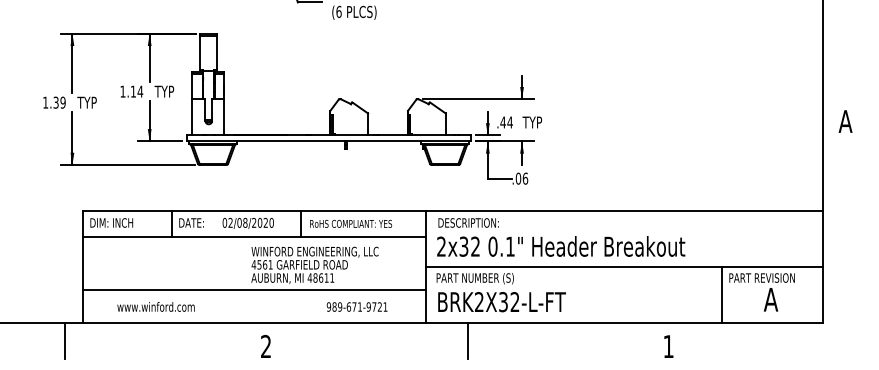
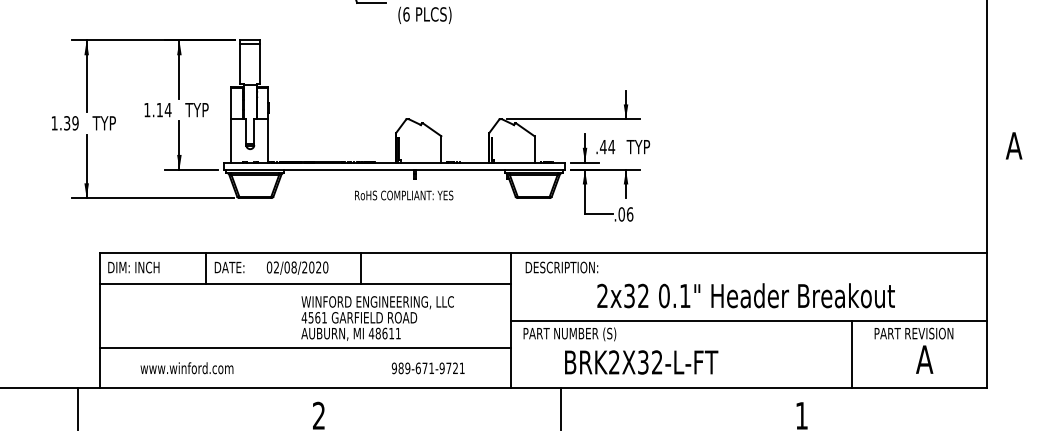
text: (351, 223) -> (404, 195), moved
text: (561, 246) -> (746, 295), moved
line: (722, 295) -> (852, 354), moved
text: (501, 302) -> (640, 362), moved

